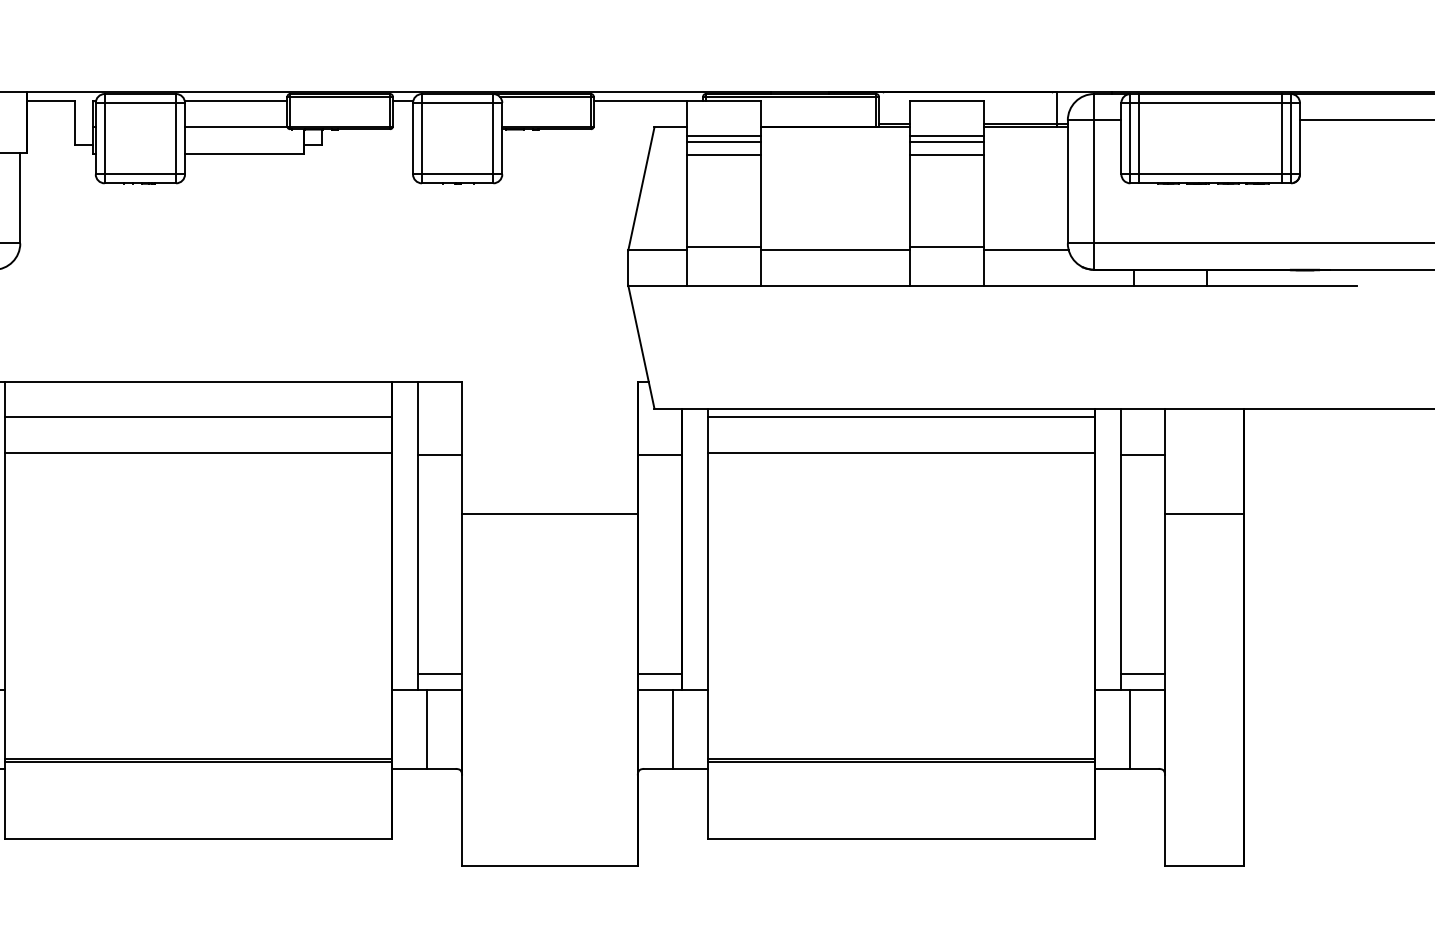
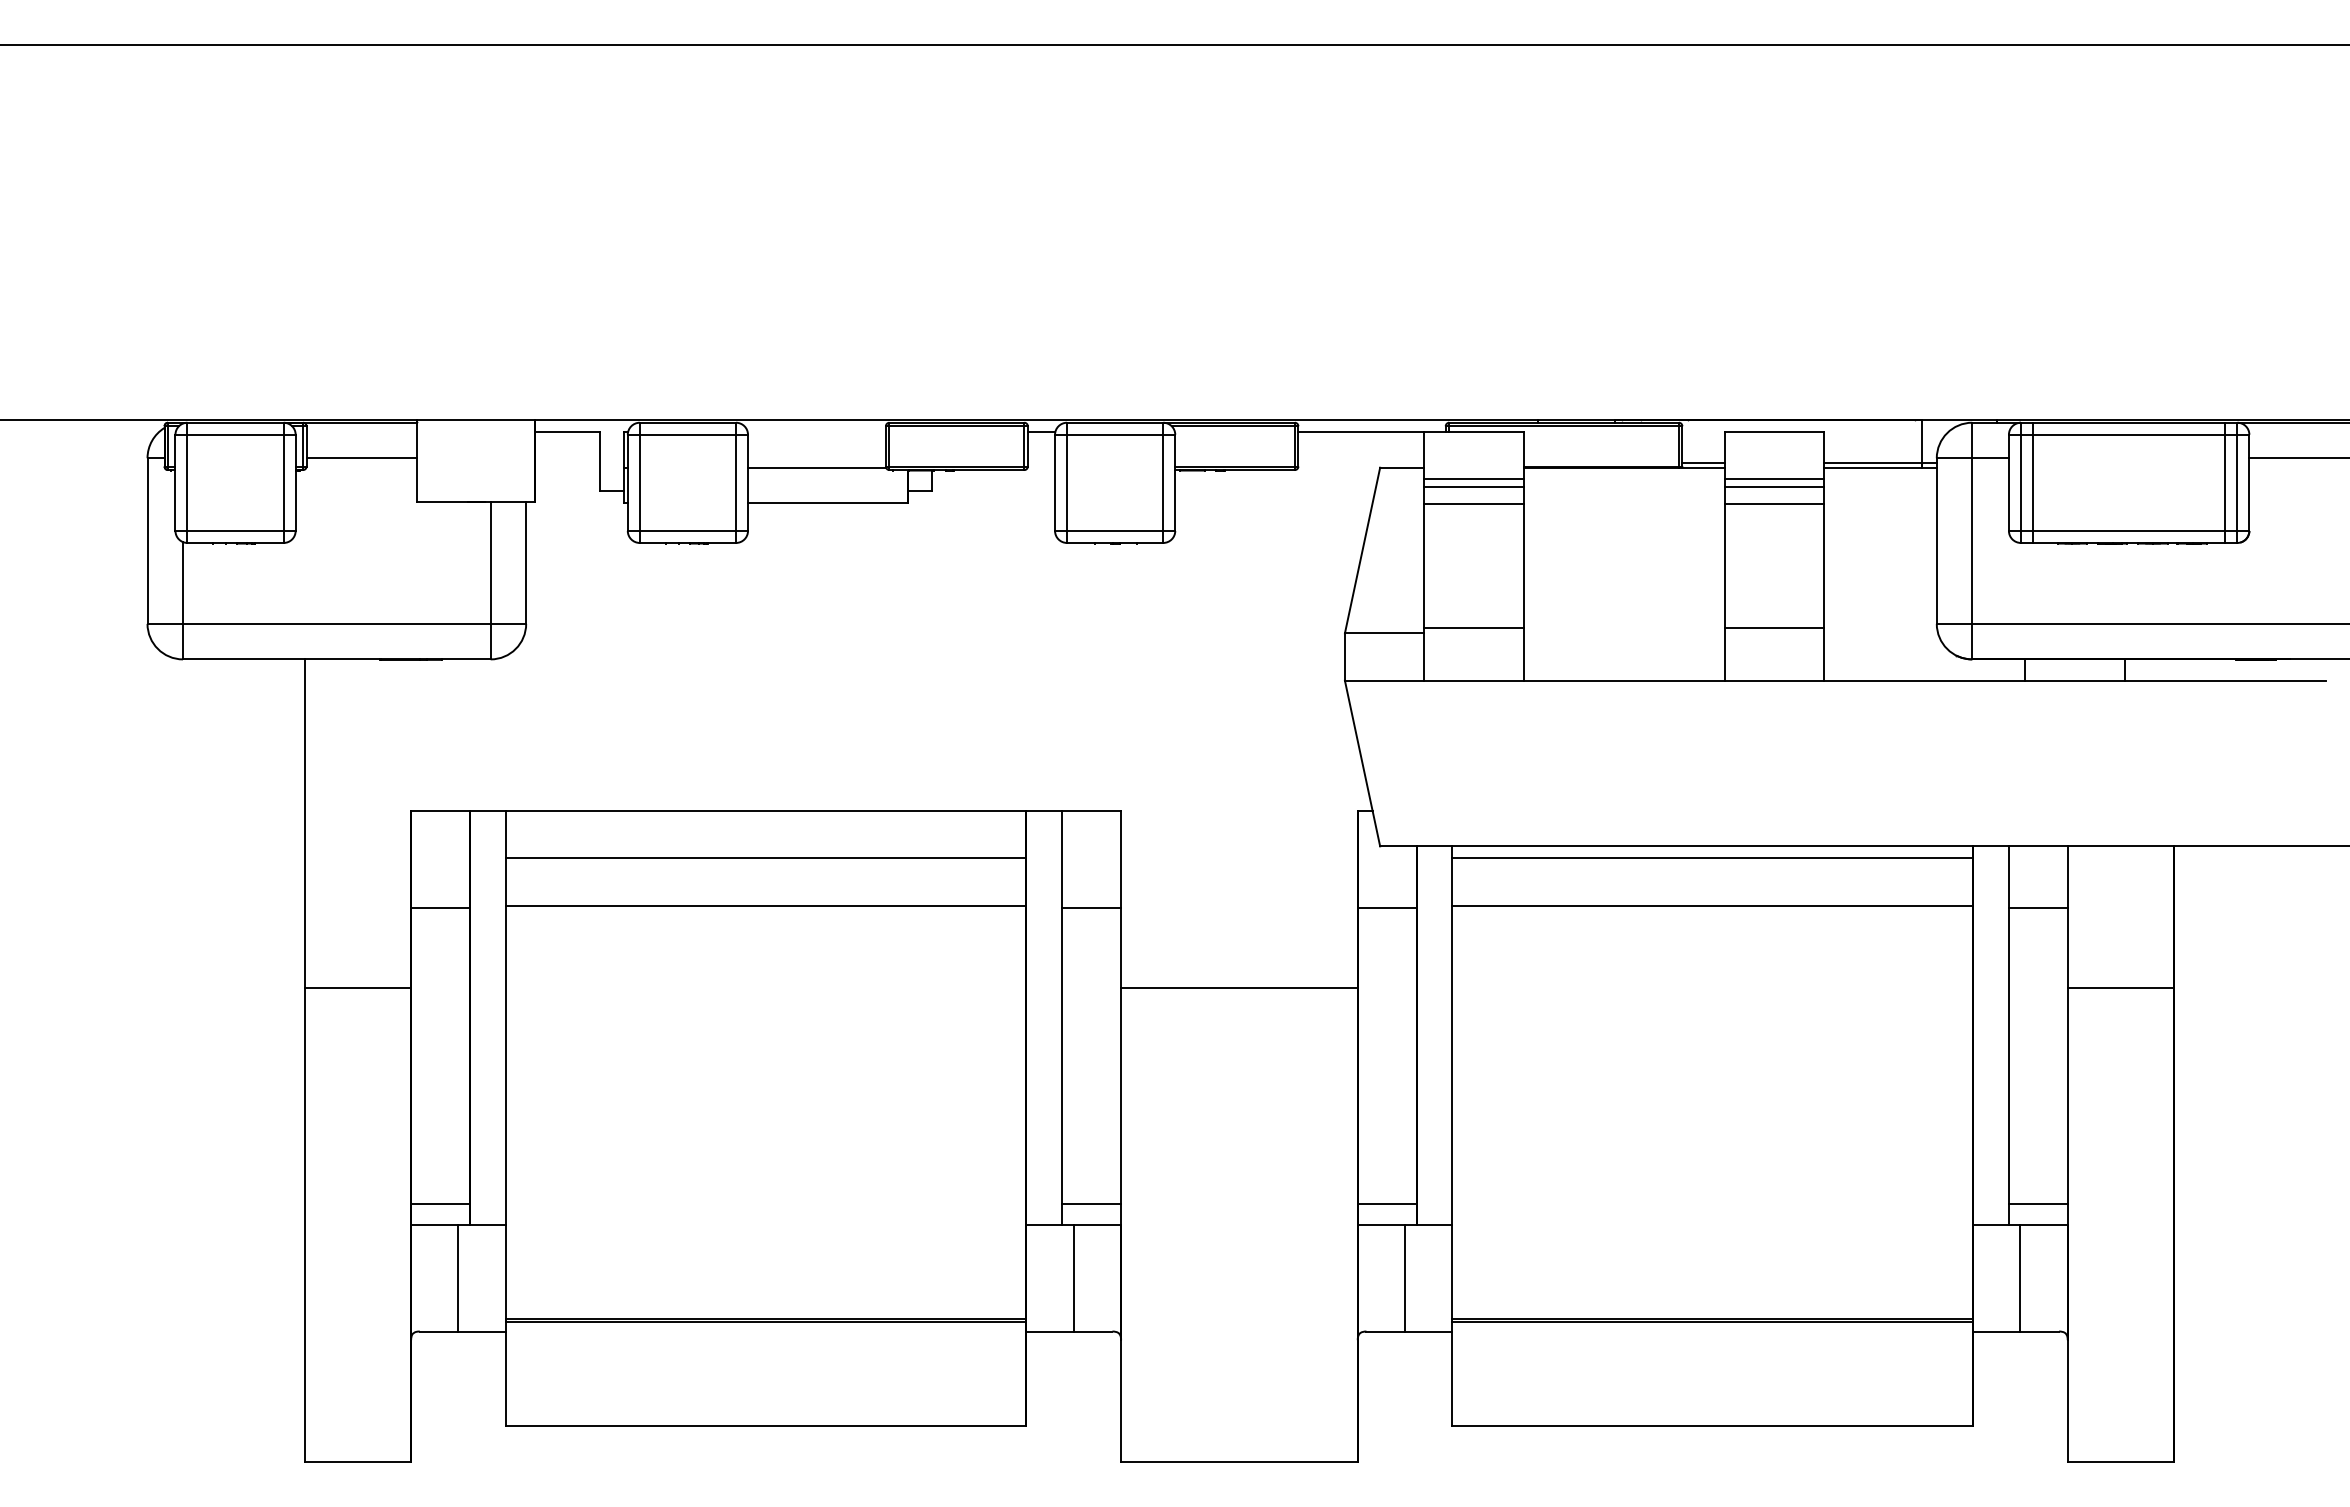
line: (235, 101) -> (816, 432), removed
line: (835, 250) -> (1623, 633), removed
line: (1026, 250) -> (1881, 633), removed

